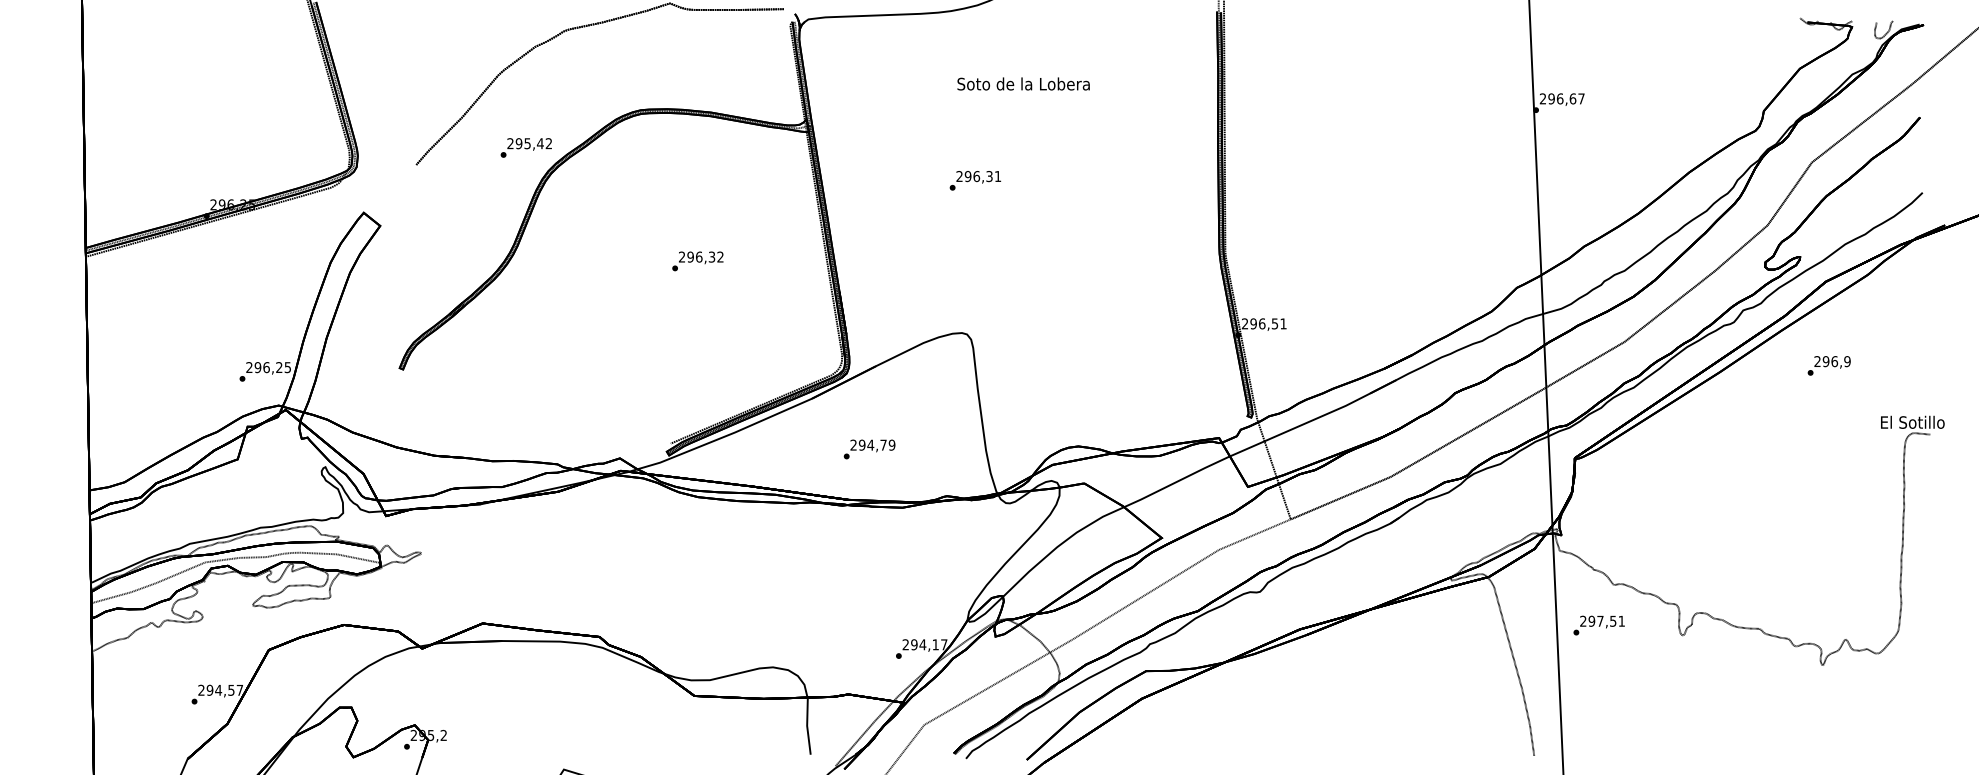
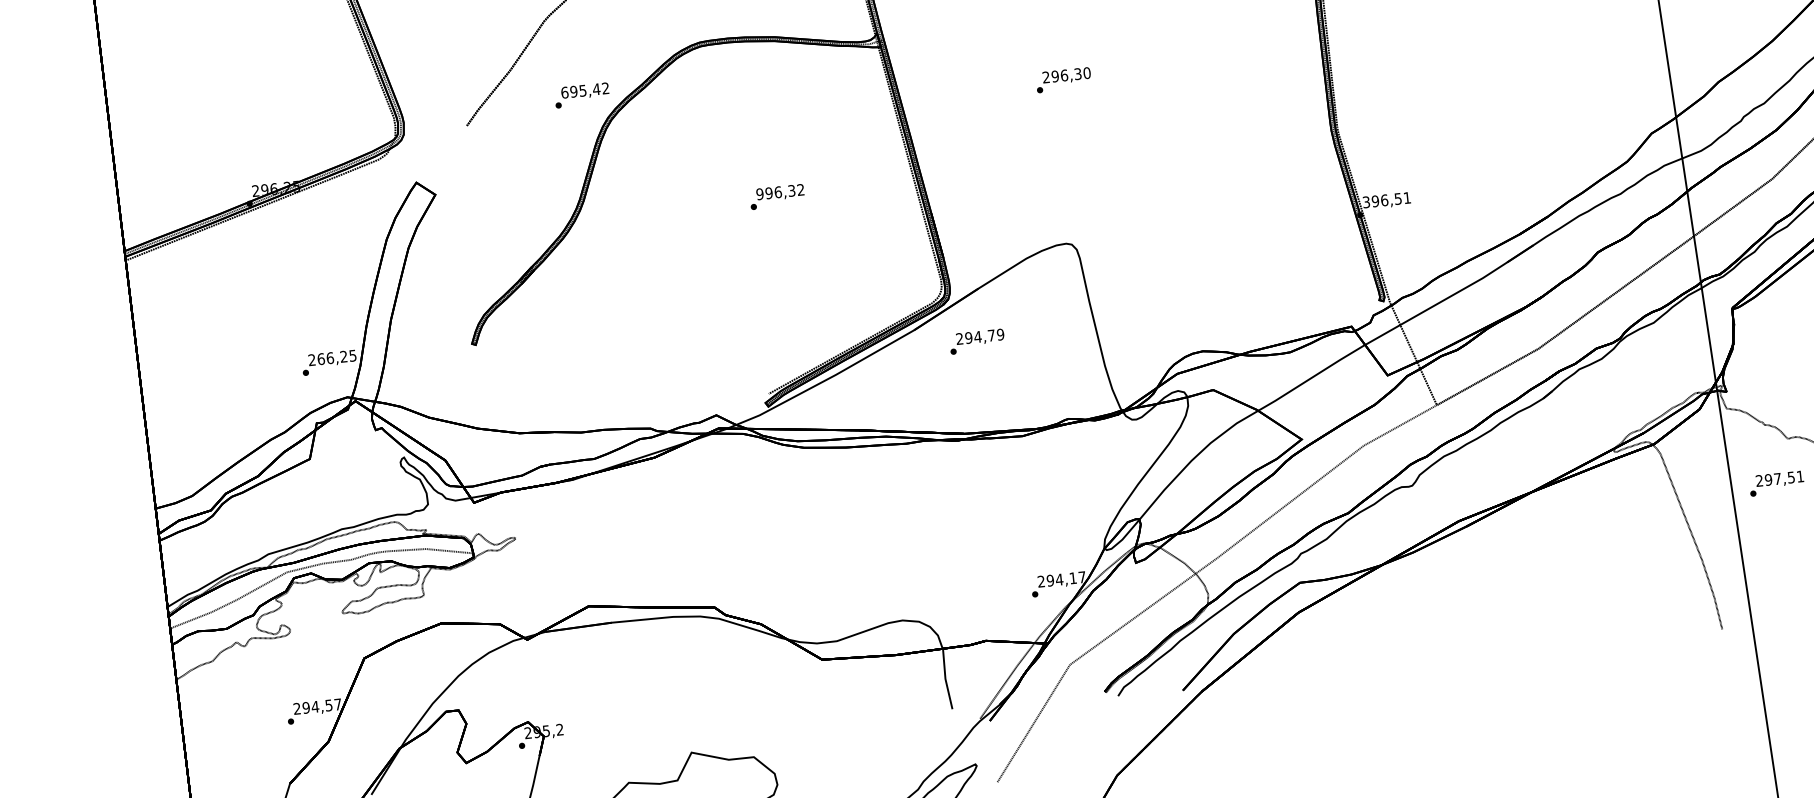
text: (510, 143) -> (564, 92), 295,42 -> 695,42
text: (997, 176) -> (1086, 73), 296,31 -> 296,30
text: (681, 256) -> (759, 193), 296,32 -> 996,32
text: (1245, 324) -> (1366, 202), 296,51 -> 396,51
text: (257, 367) -> (320, 359), 296,25 -> 266,25
text: (869, 449) -> (977, 341), moved

